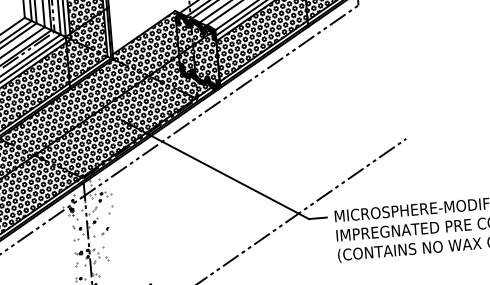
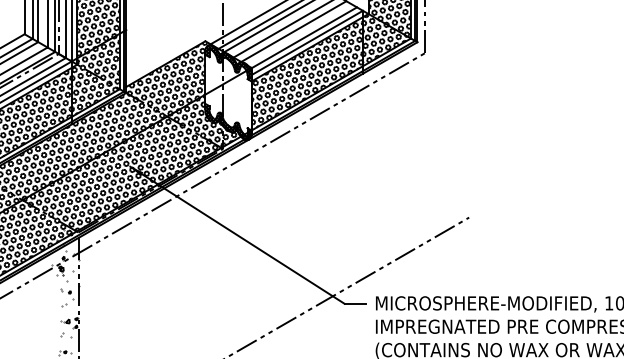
hatch: (197, 51) -> (228, 92), removed
hatch: (100, 223) -> (94, 288), removed

